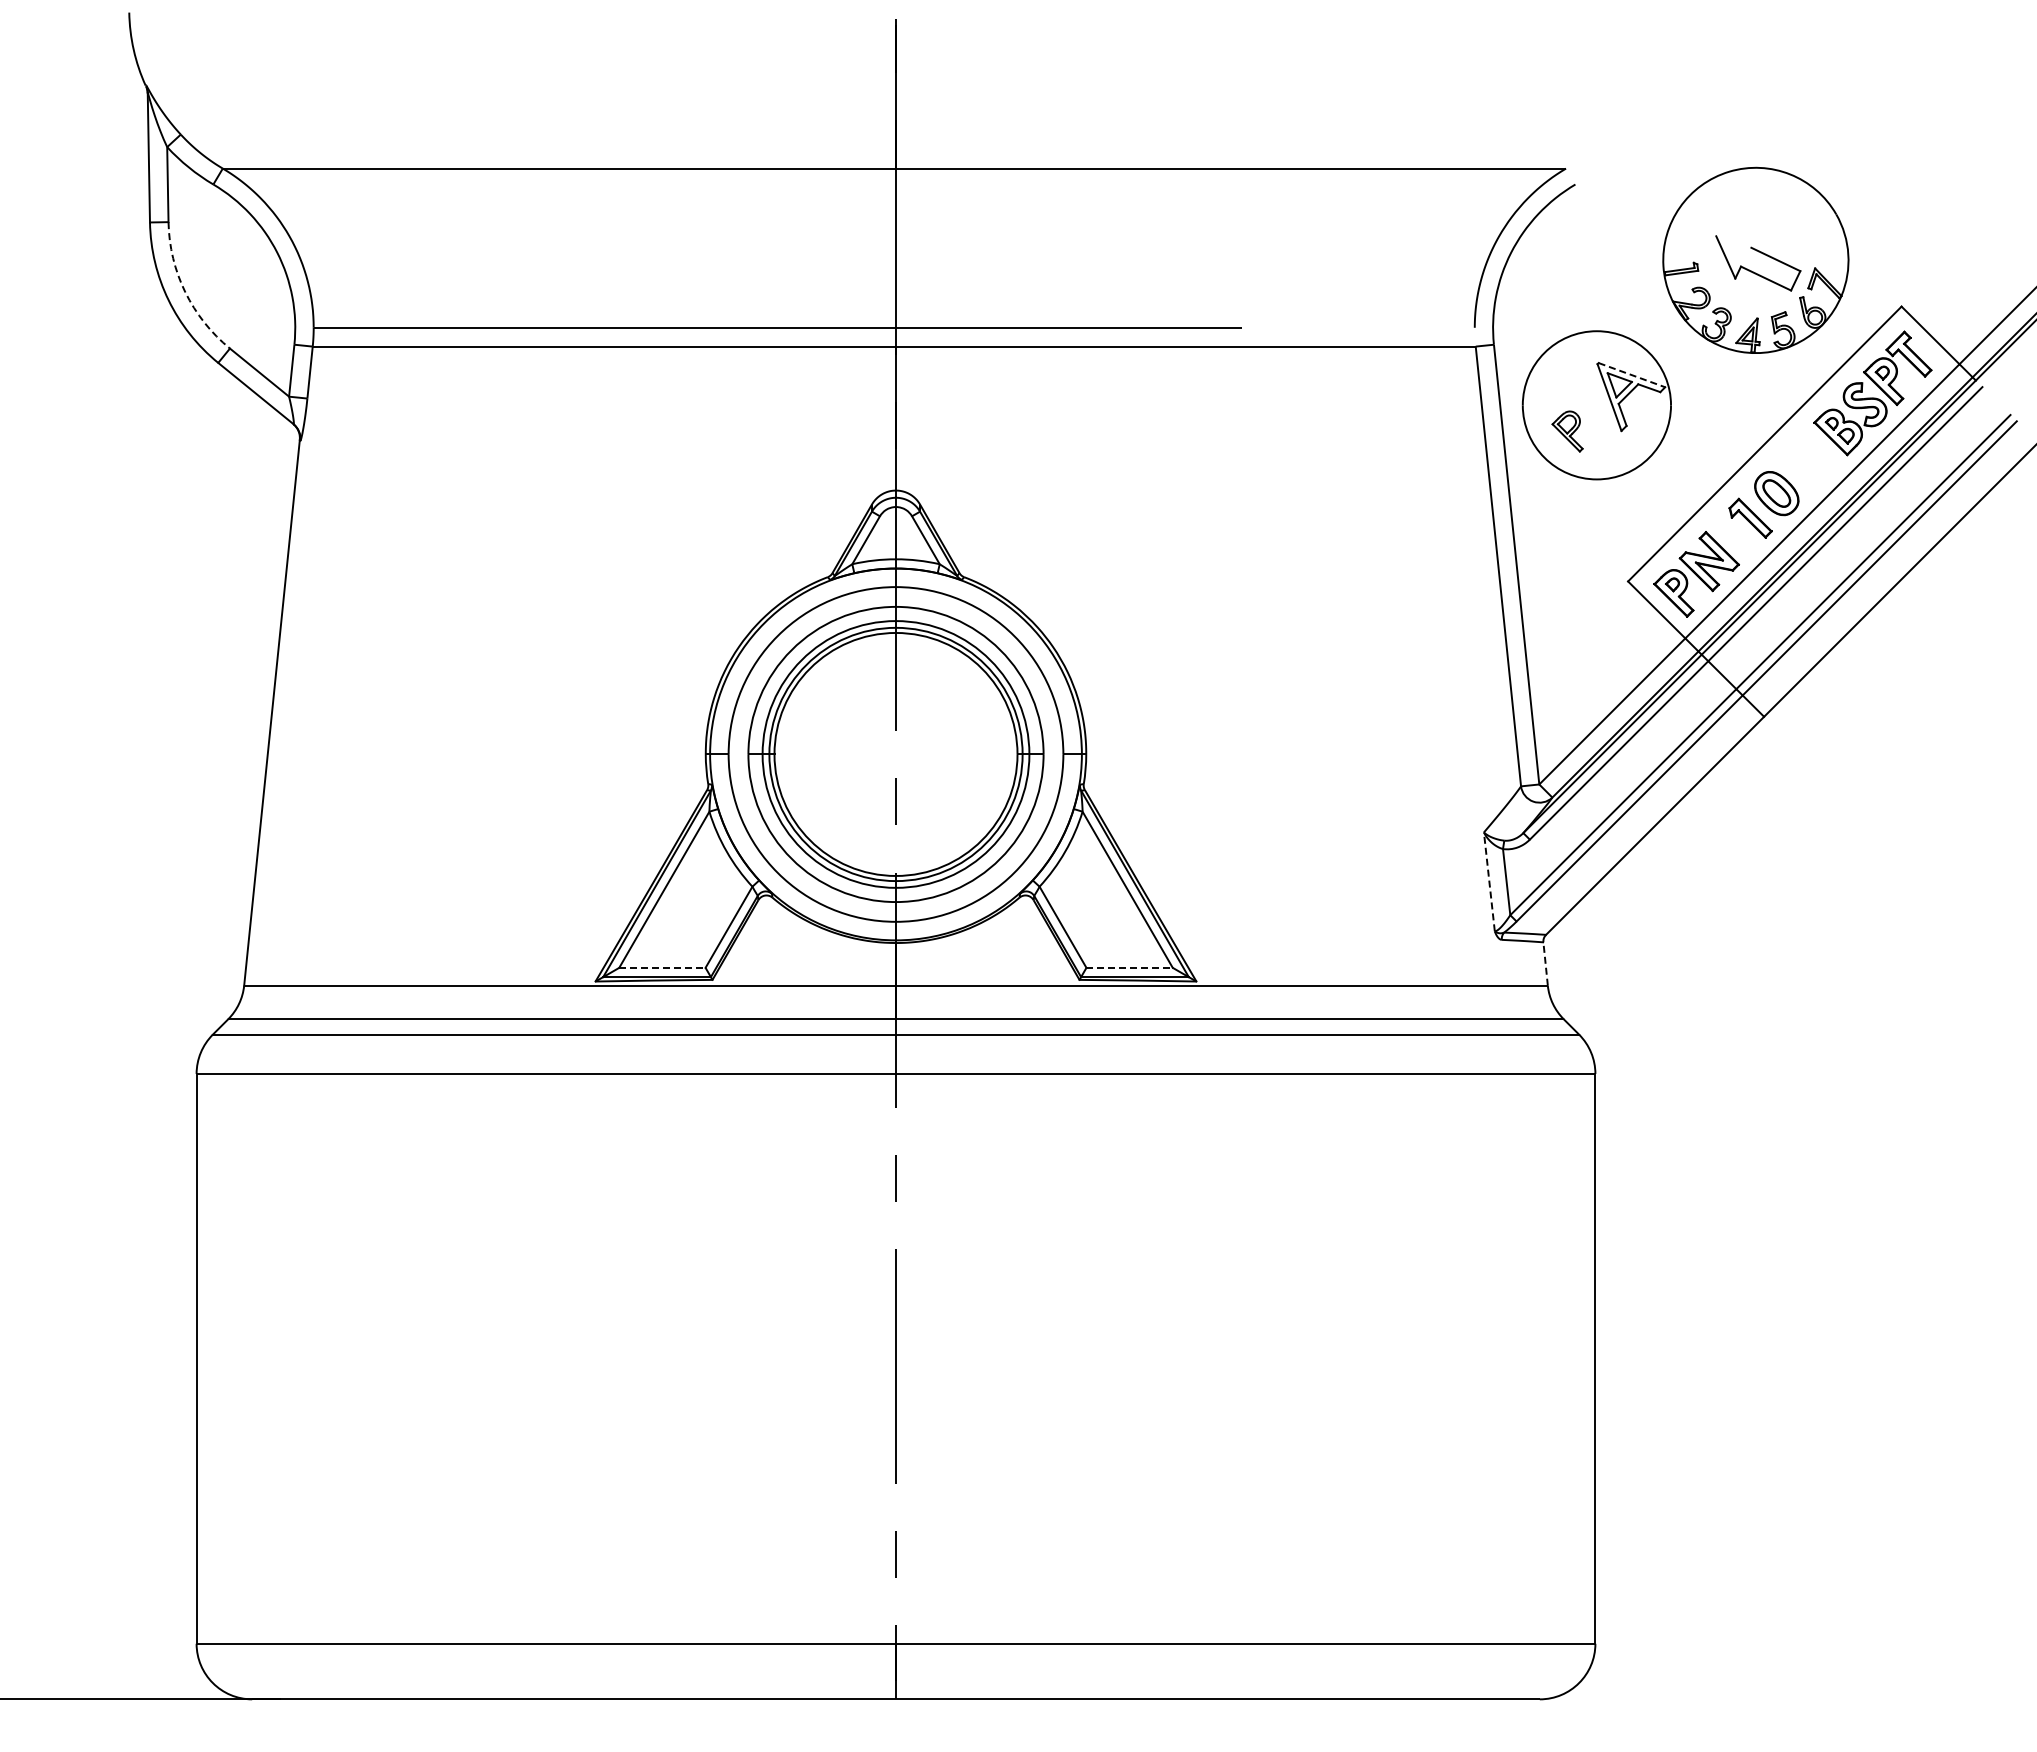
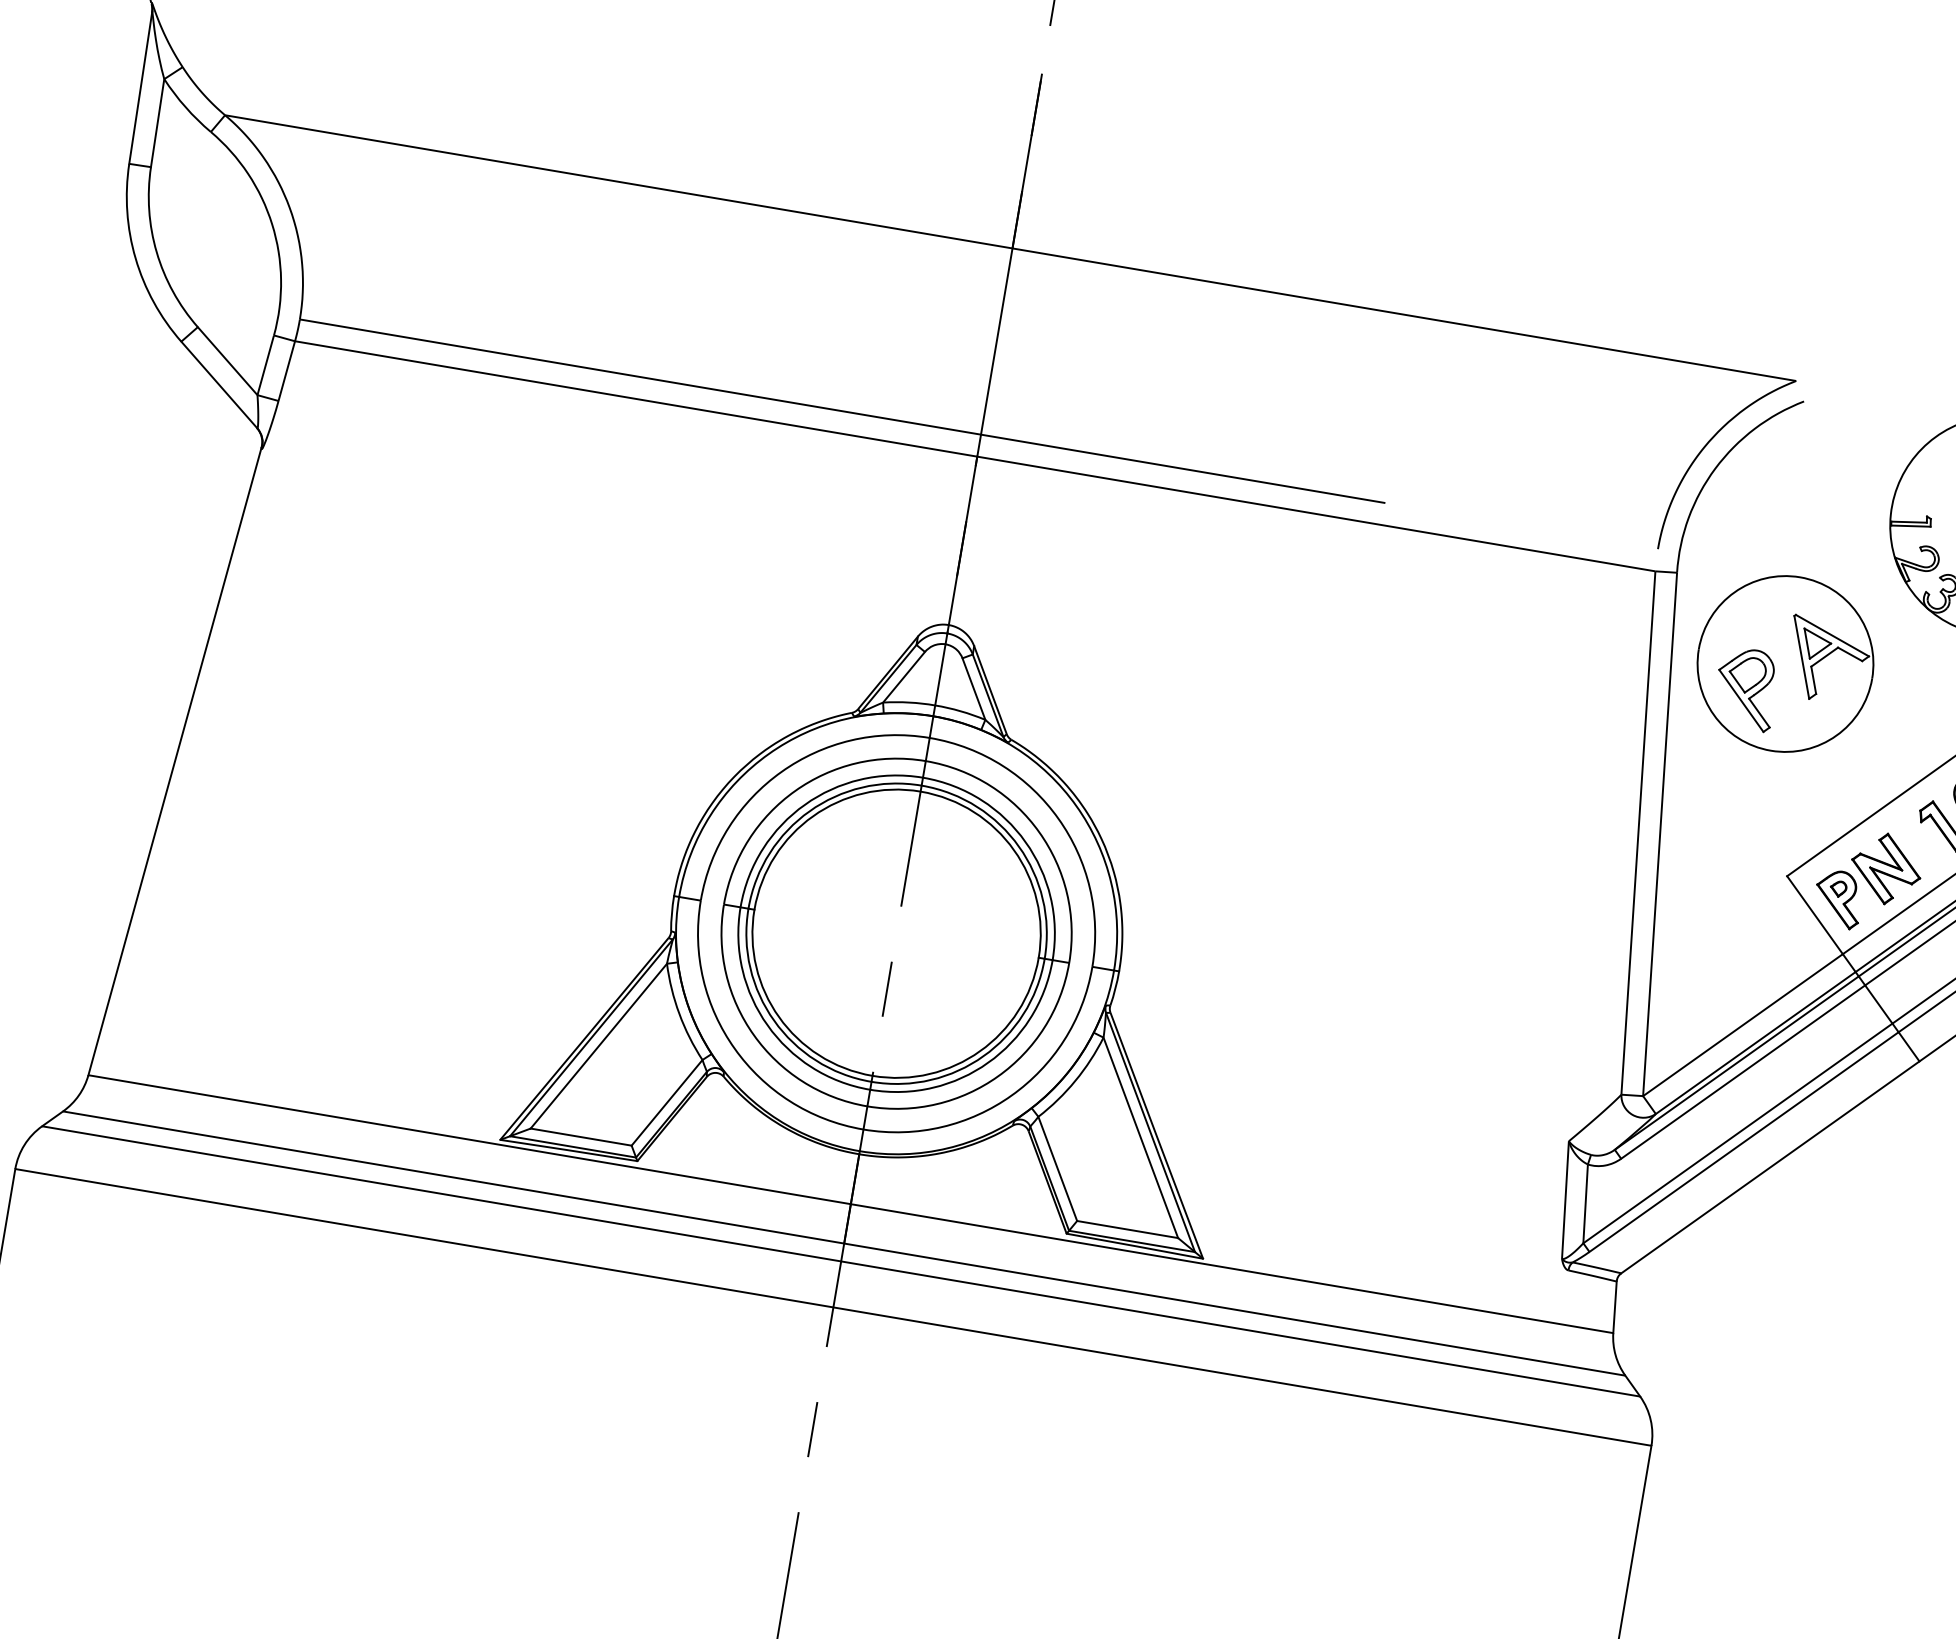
arc: (185, 292) -> (156, 252), dashed -> solid
line: (1632, 375) -> (1833, 636), dashed -> solid
part: (1567, 431) -> (1745, 688), size x1.67
line: (1489, 880) -> (1565, 1198), dashed -> solid
line: (1545, 964) -> (1614, 1307), dashed -> solid
line: (662, 967) -> (581, 1136), dashed -> solid
line: (1130, 967) -> (1128, 1229), dashed -> solid

